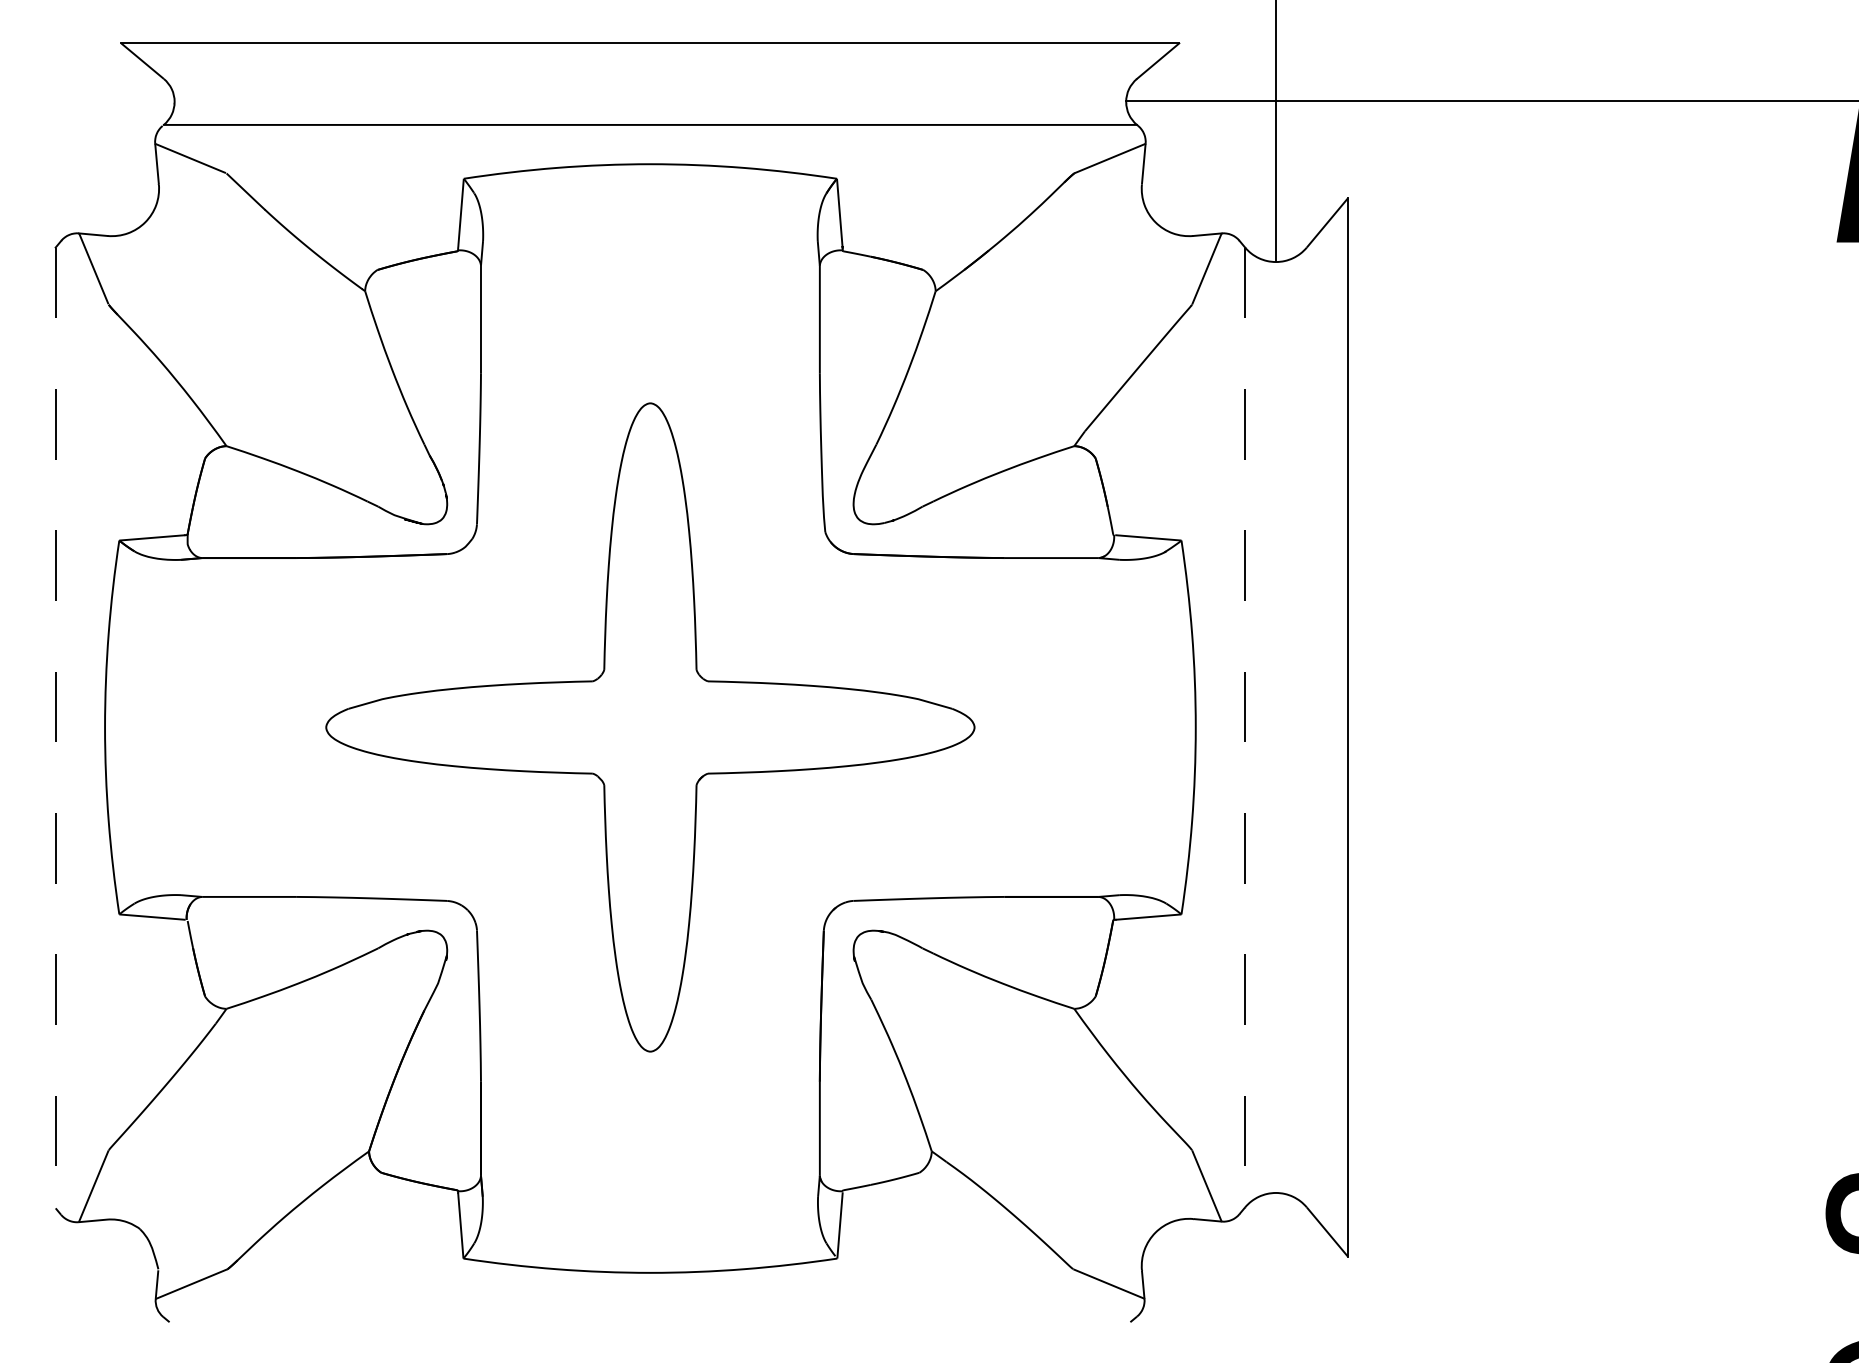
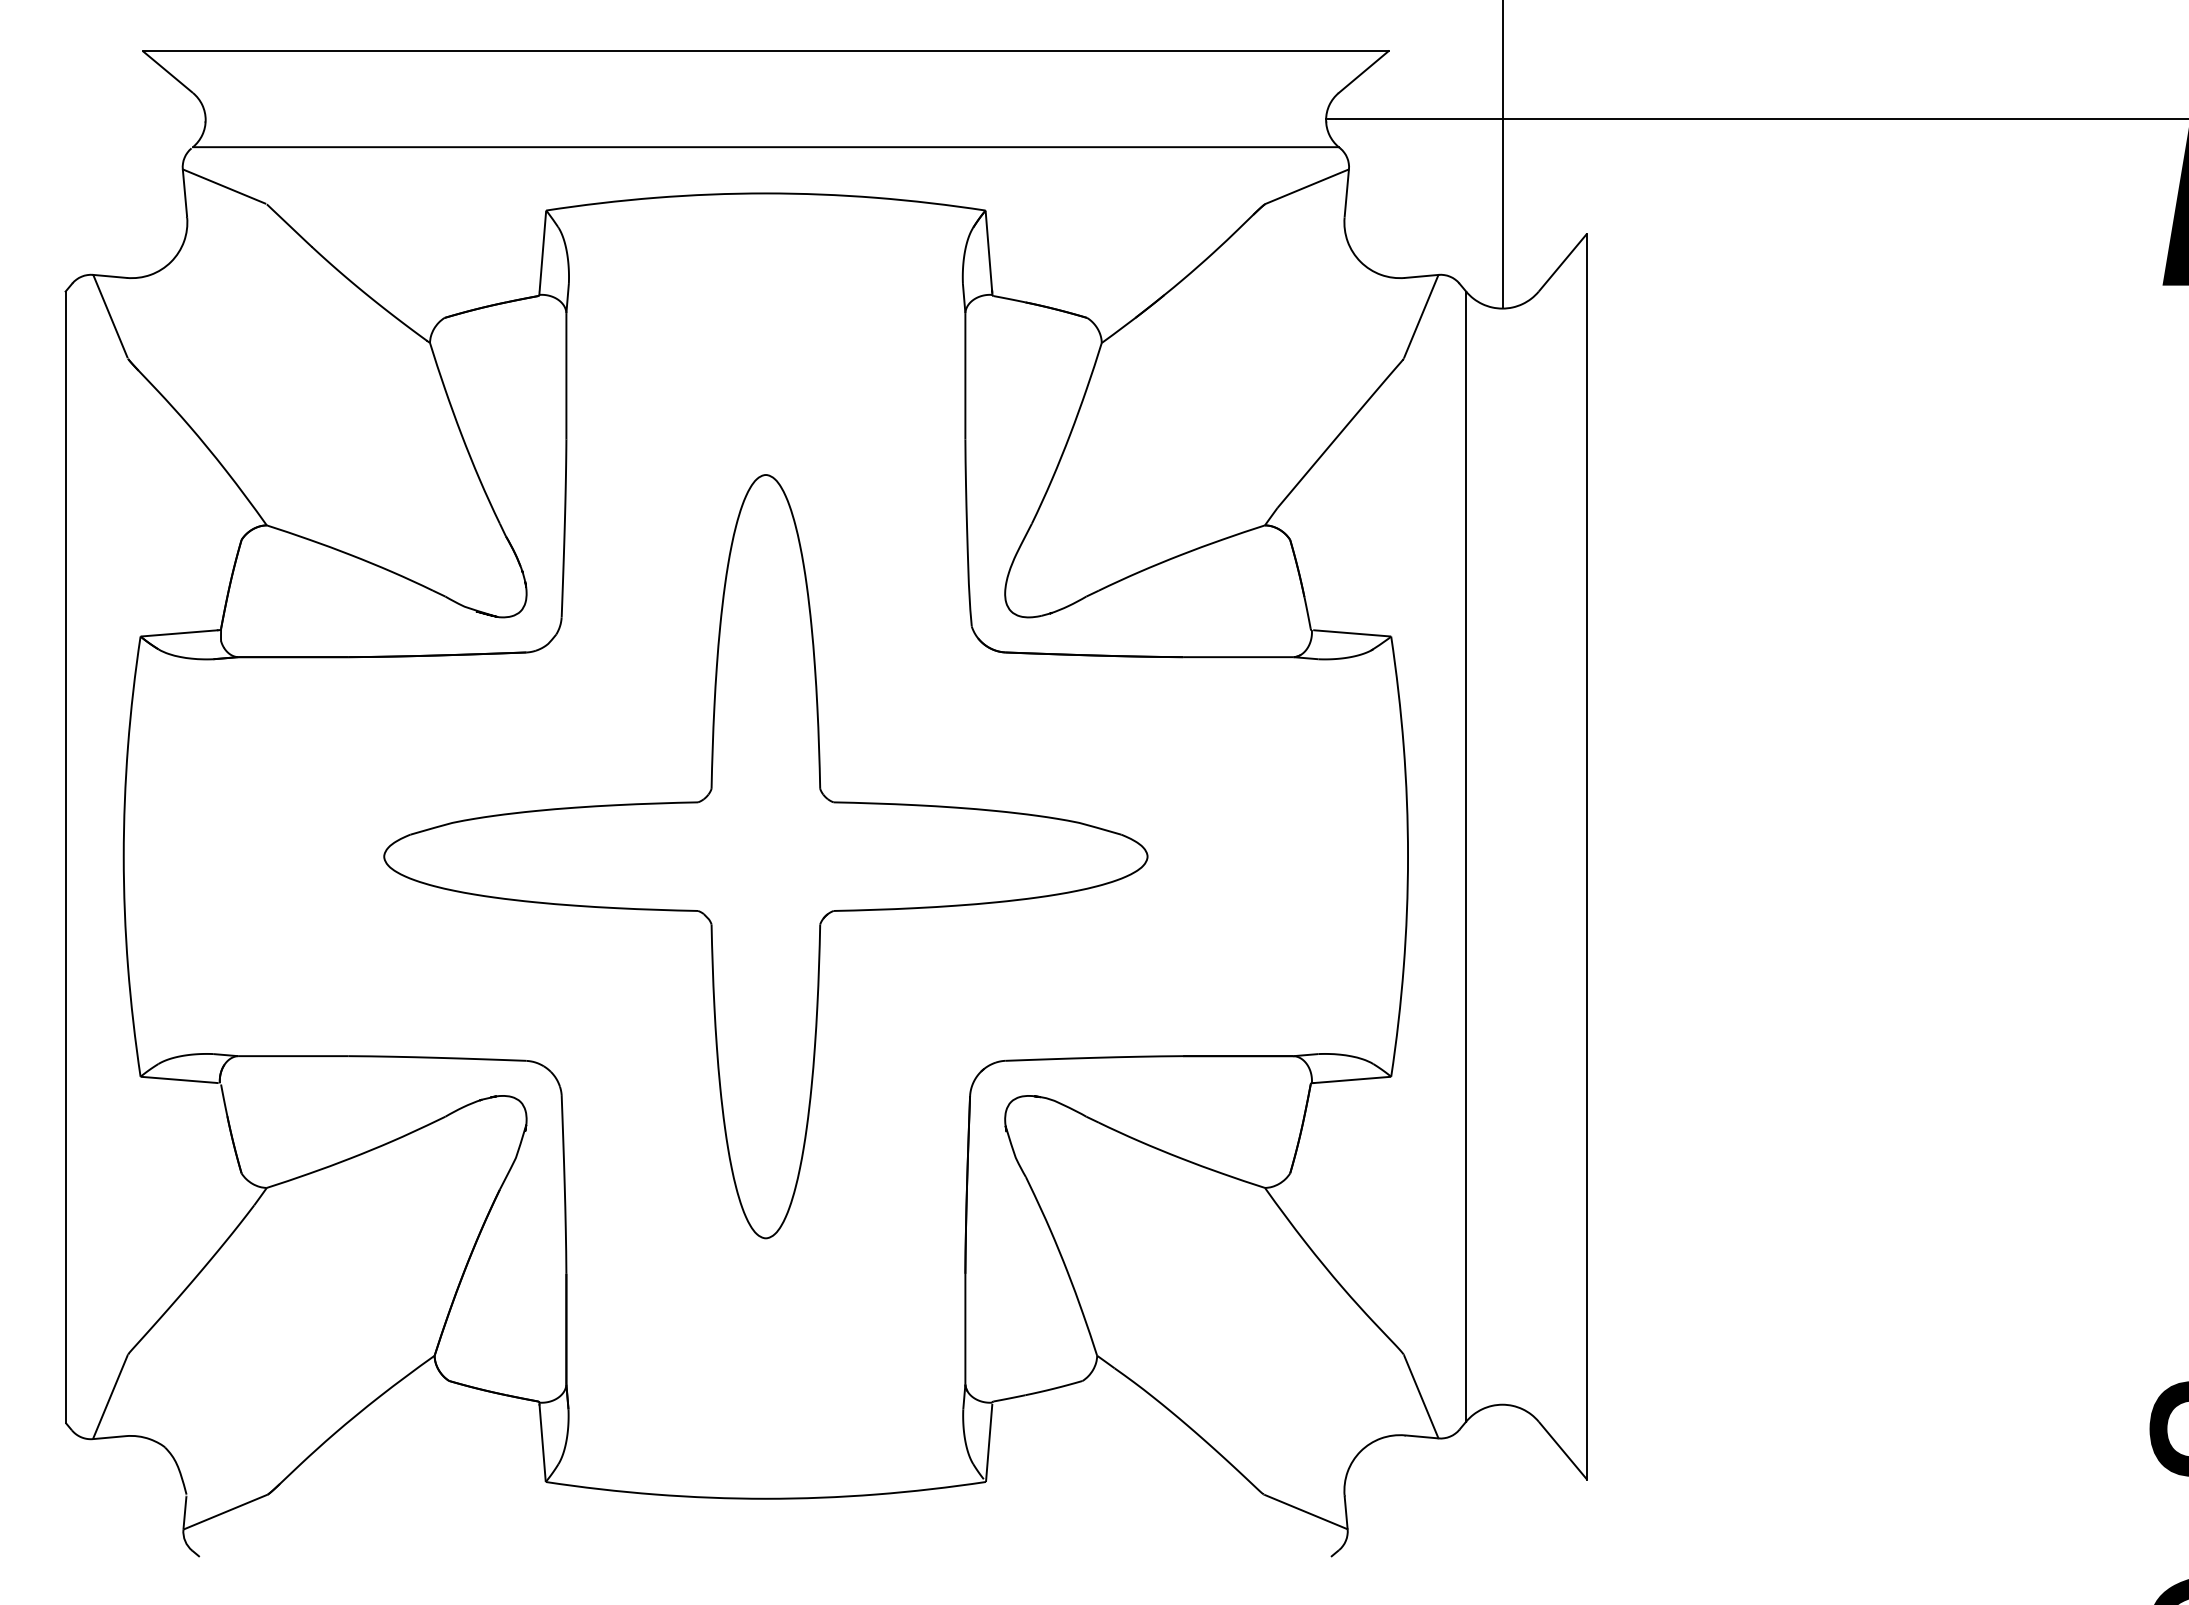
line: (55, 728) -> (65, 857), dashed -> solid
line: (1245, 728) -> (1466, 857), dashed -> solid

